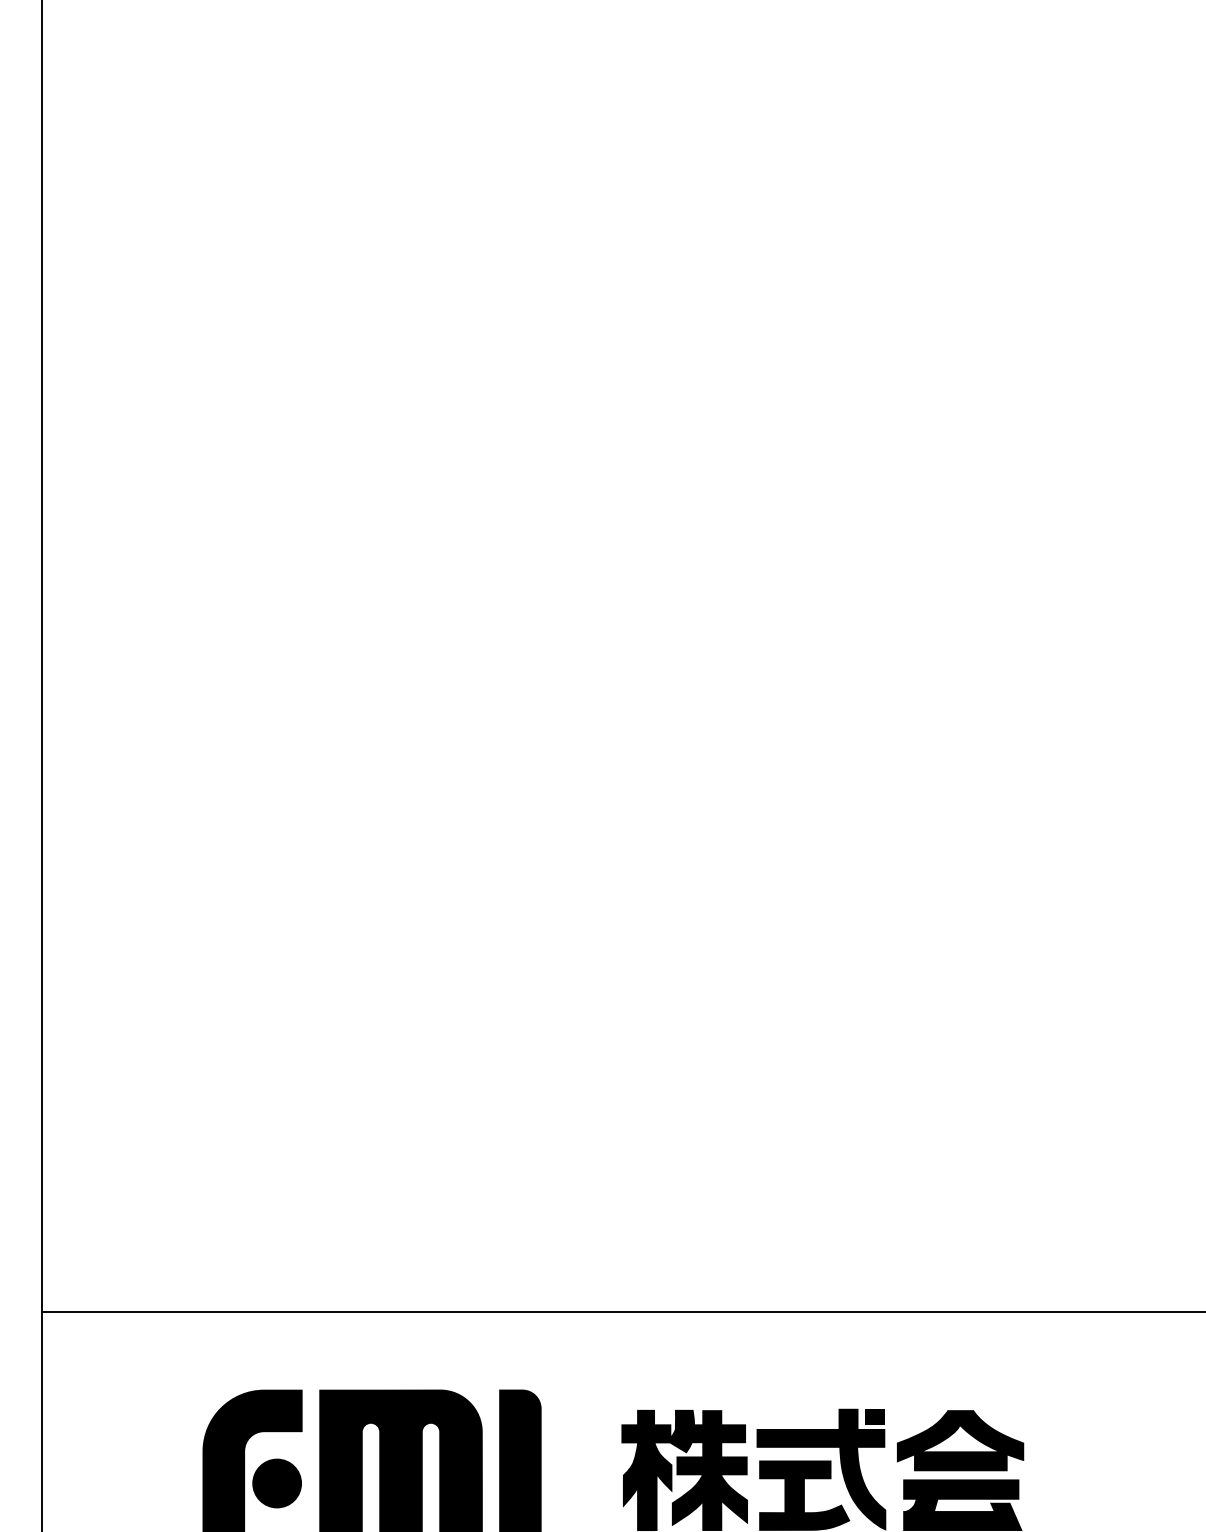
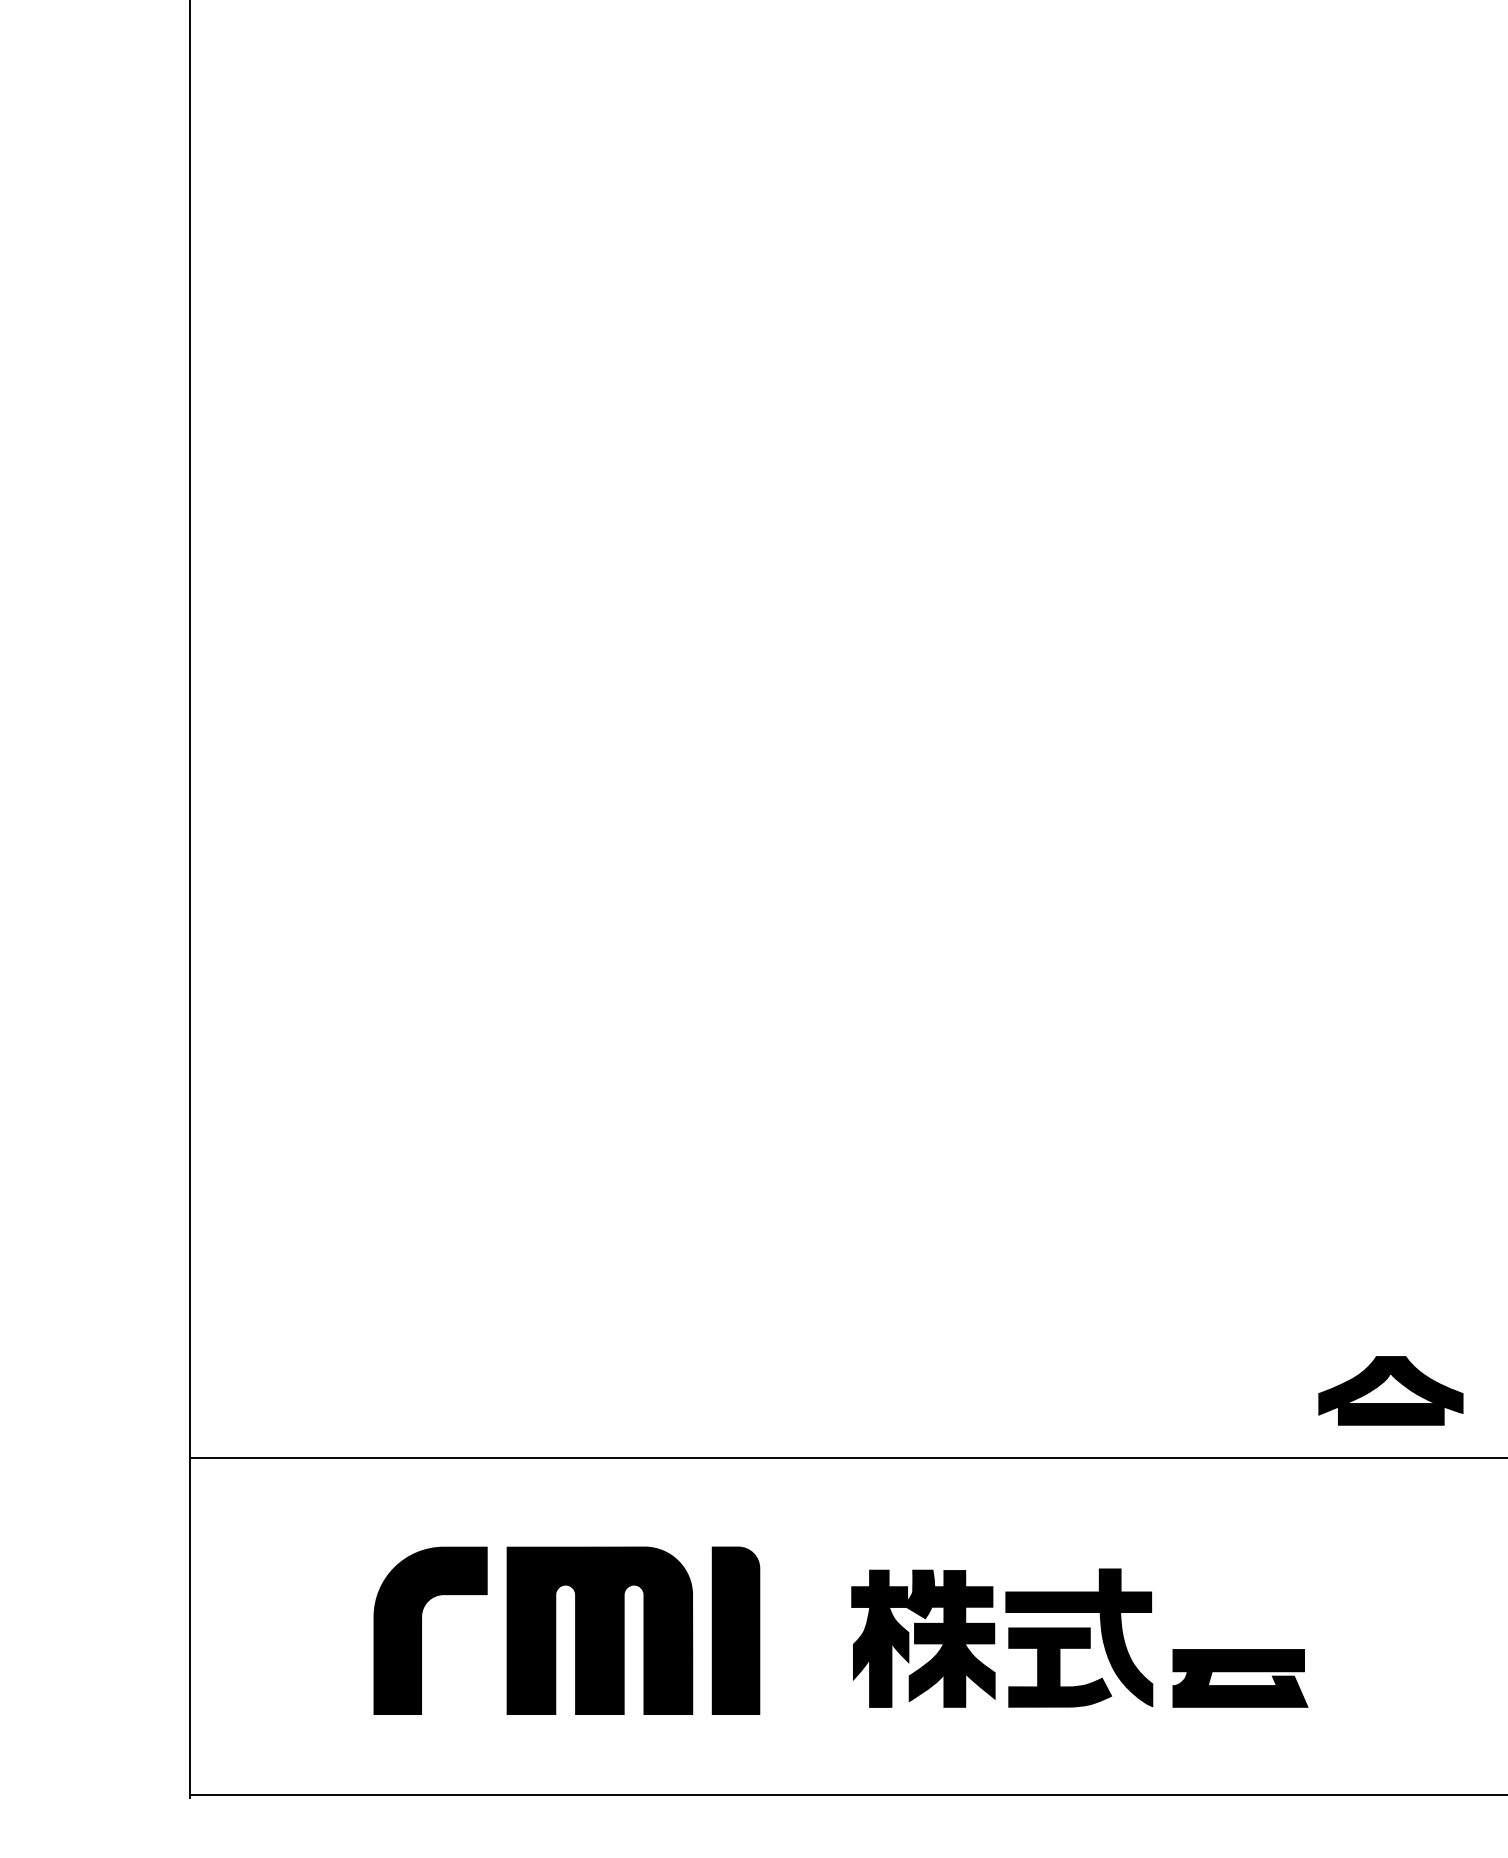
fill: (875, 1416) -> (1140, 1577), removed
part: (960, 1440) -> (1390, 1390), moved
part: (277, 1483) -> (458, 1653), removed

